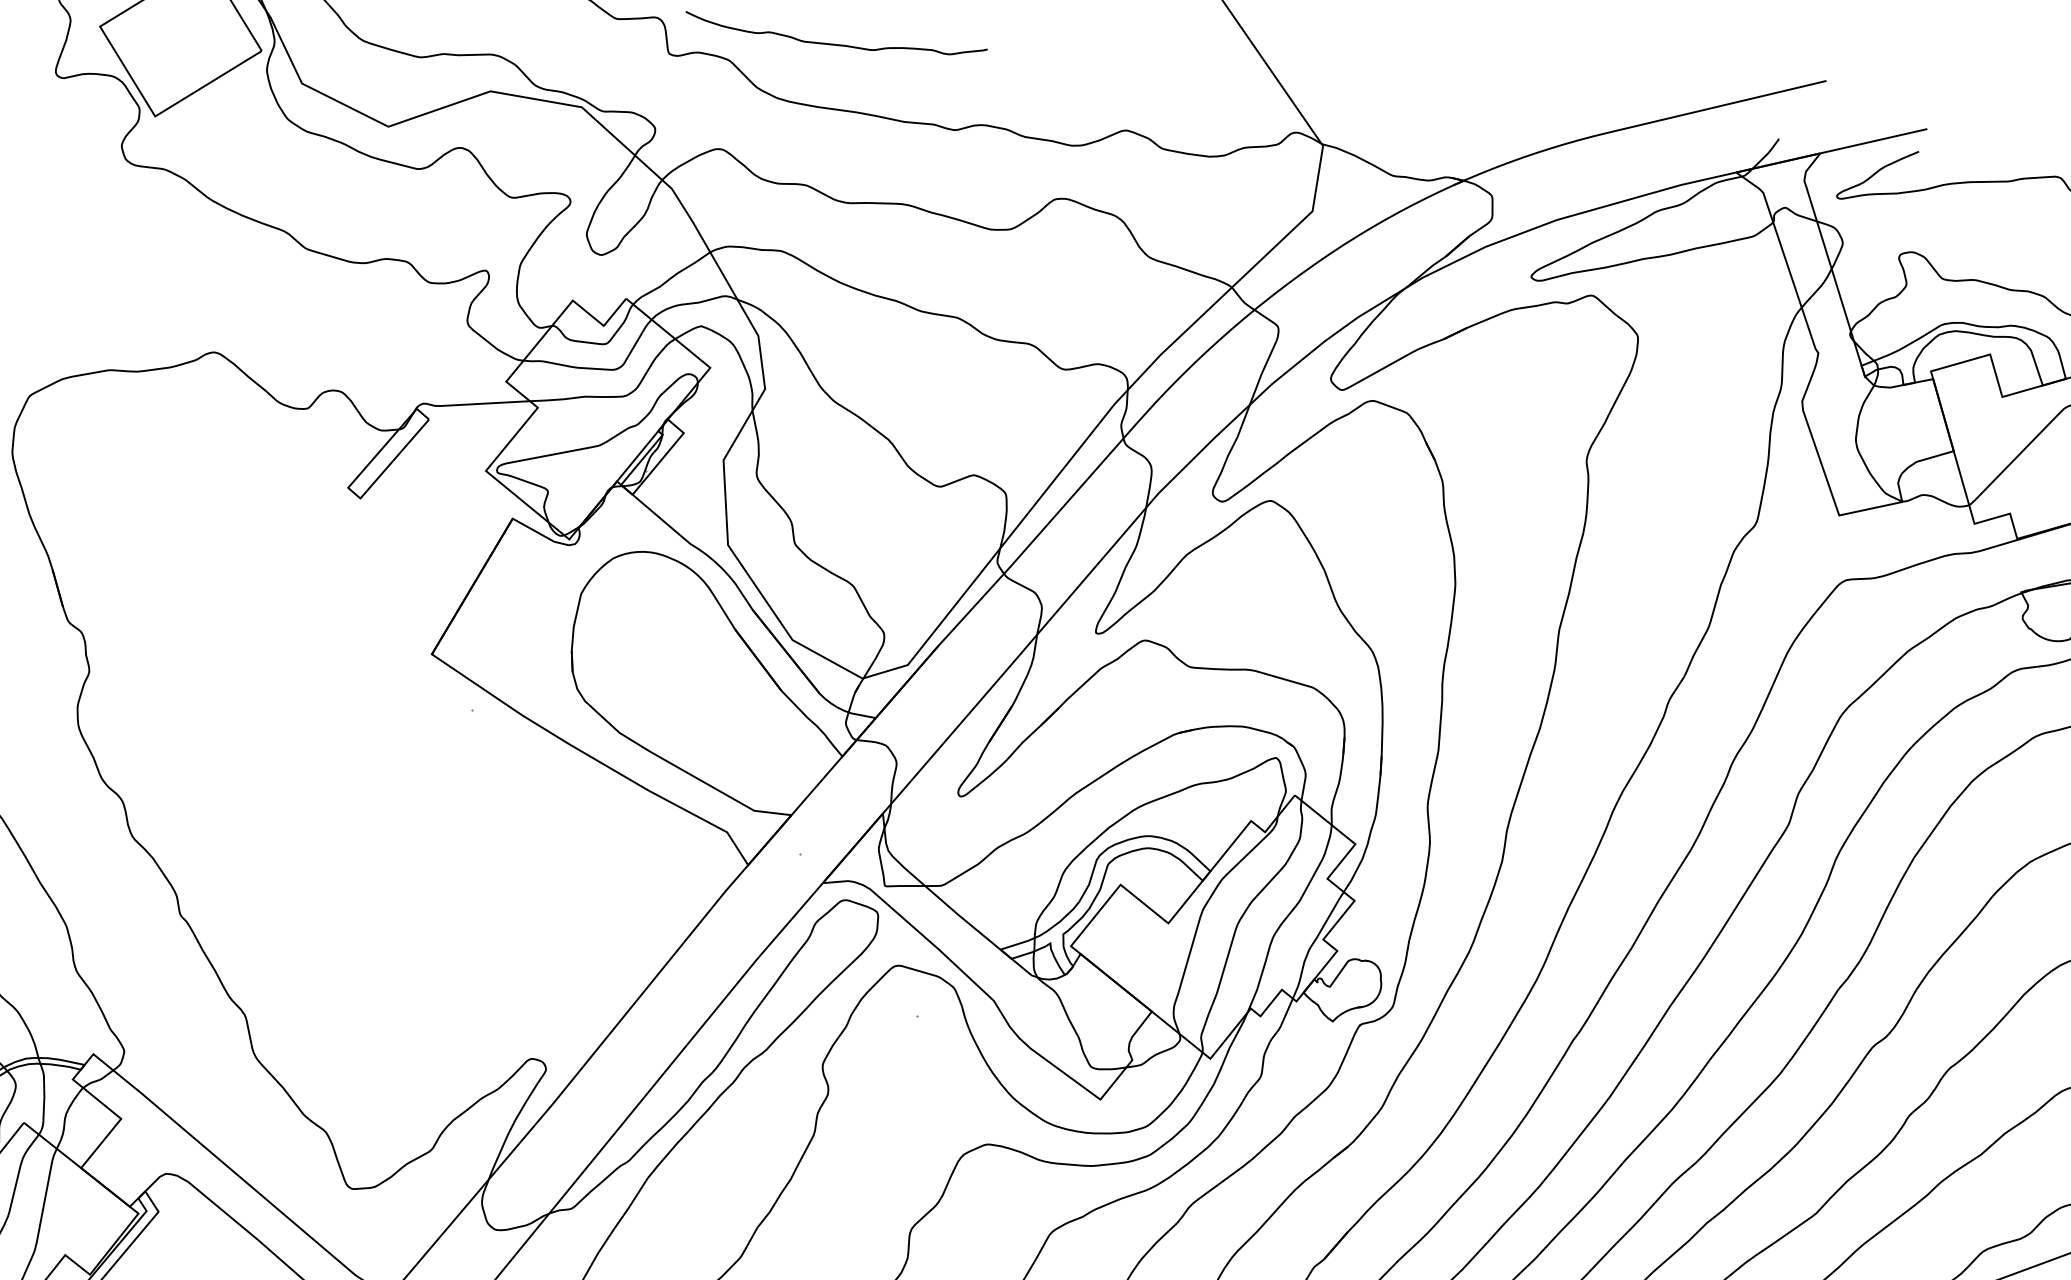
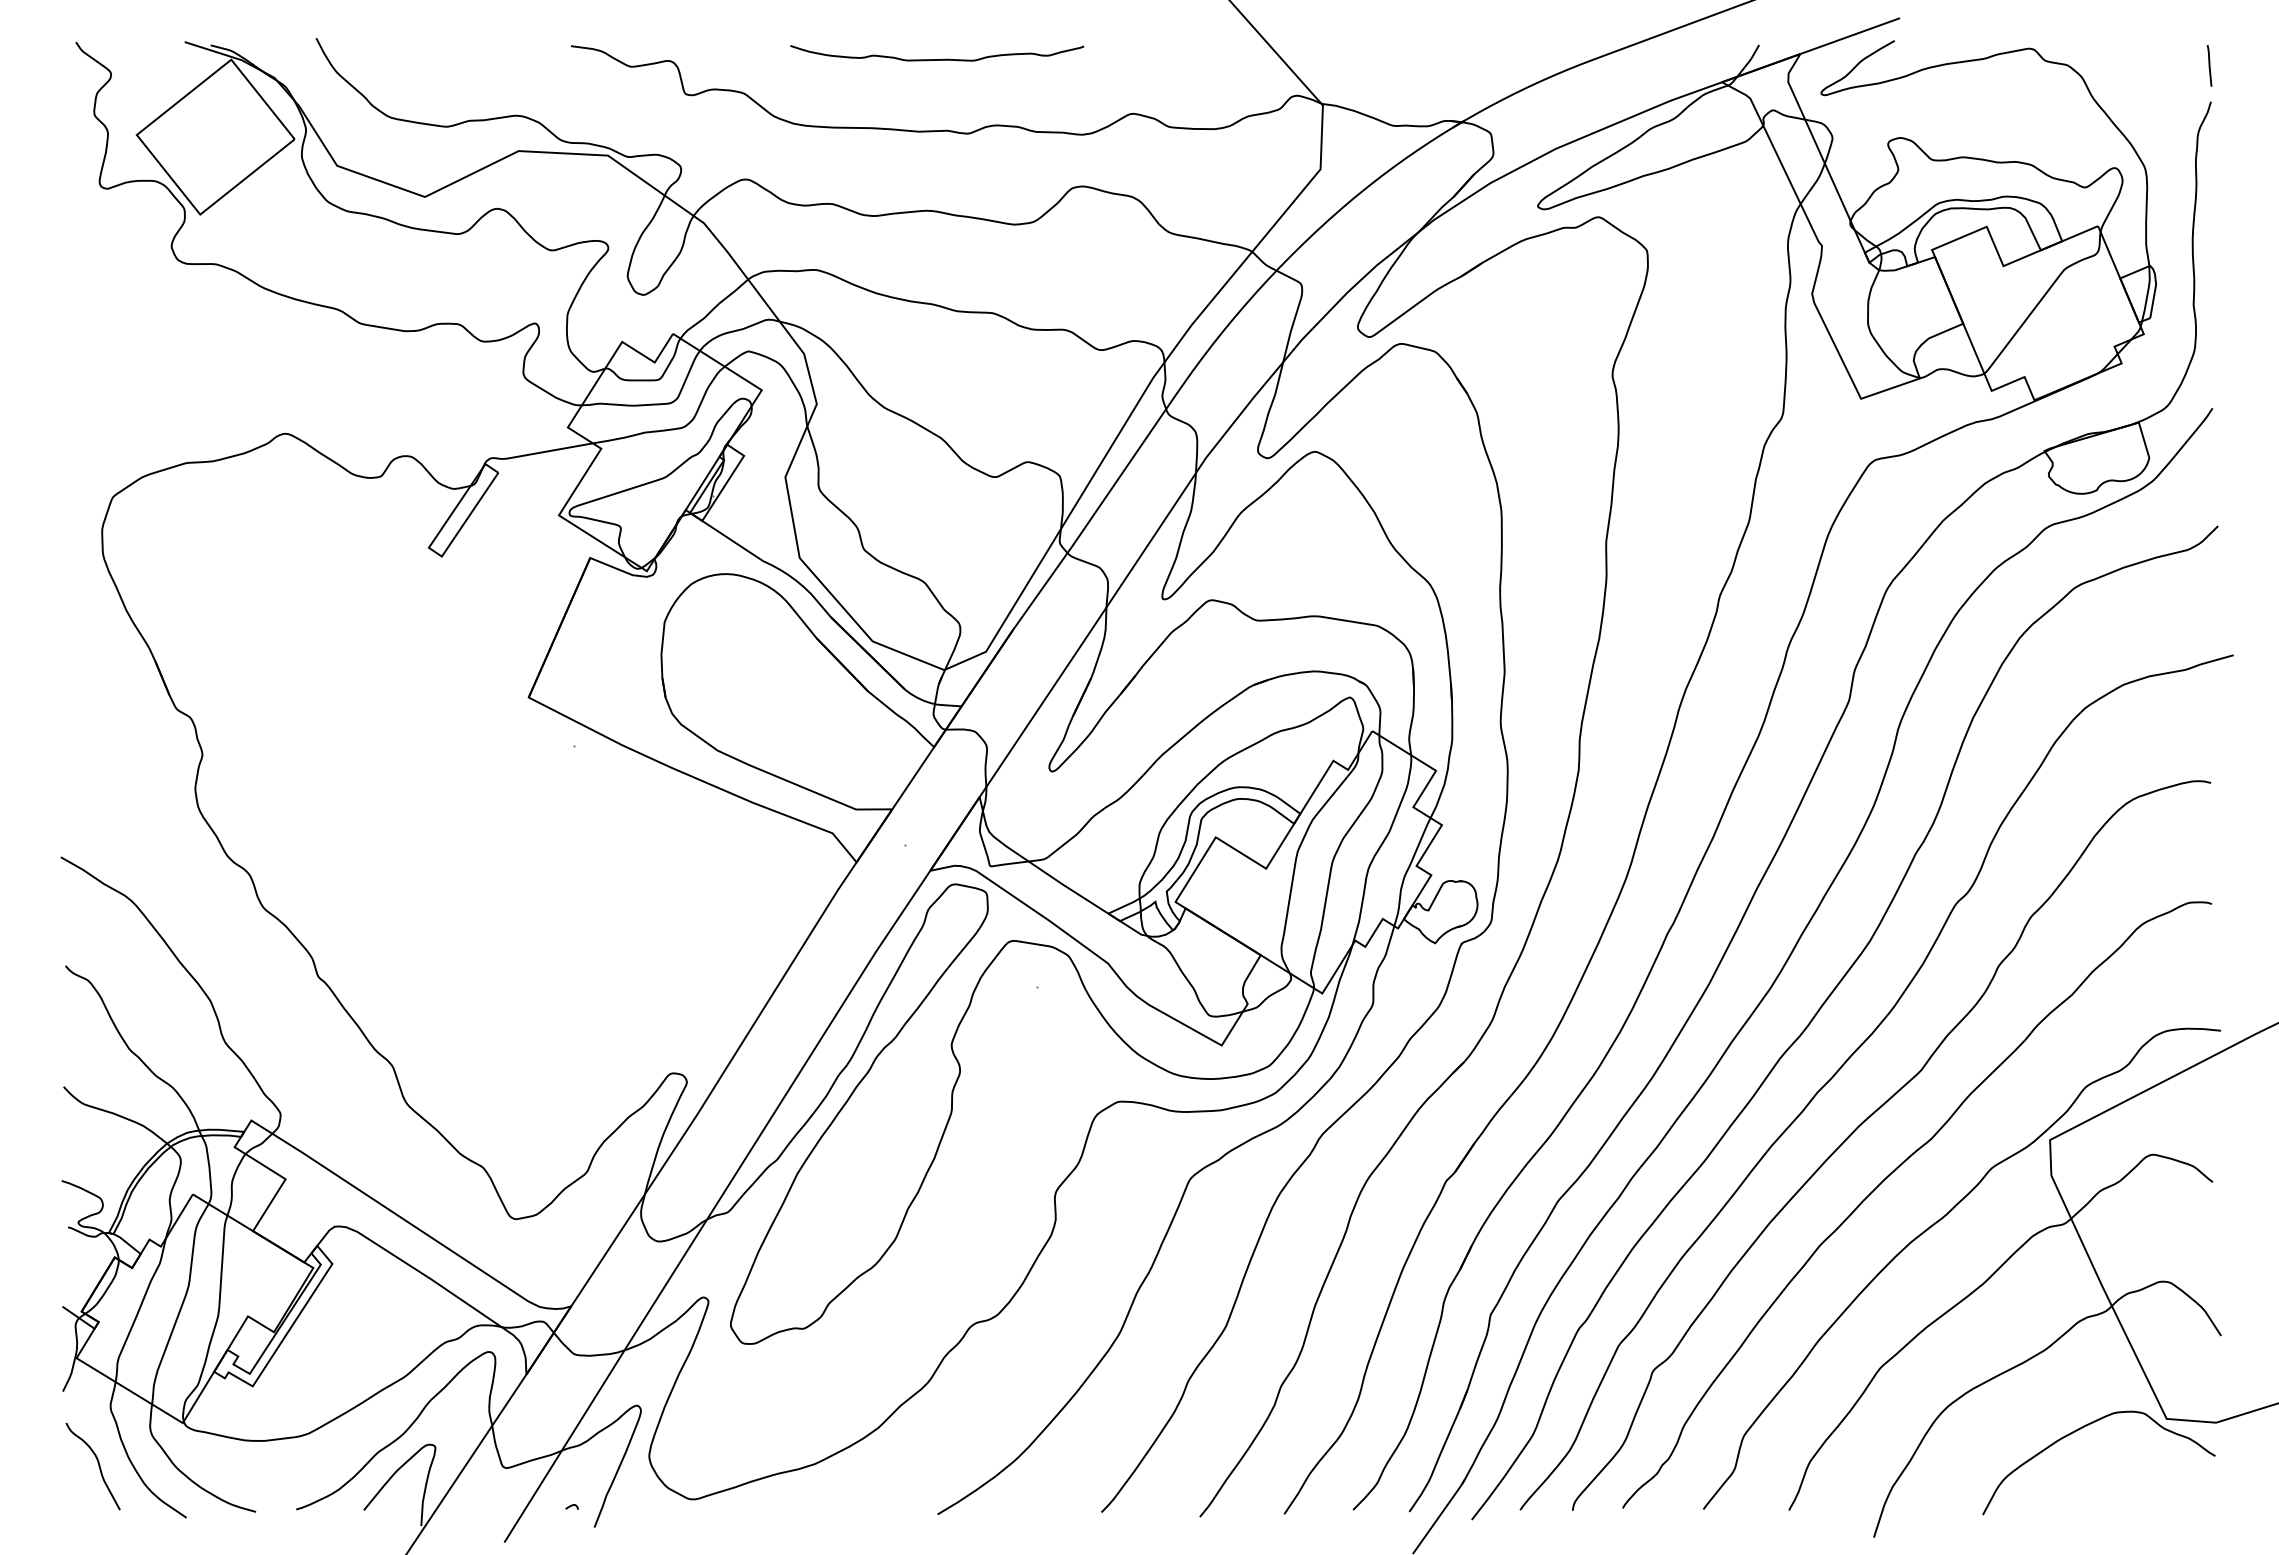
curve: (835, 44) -> (937, 59), moved

